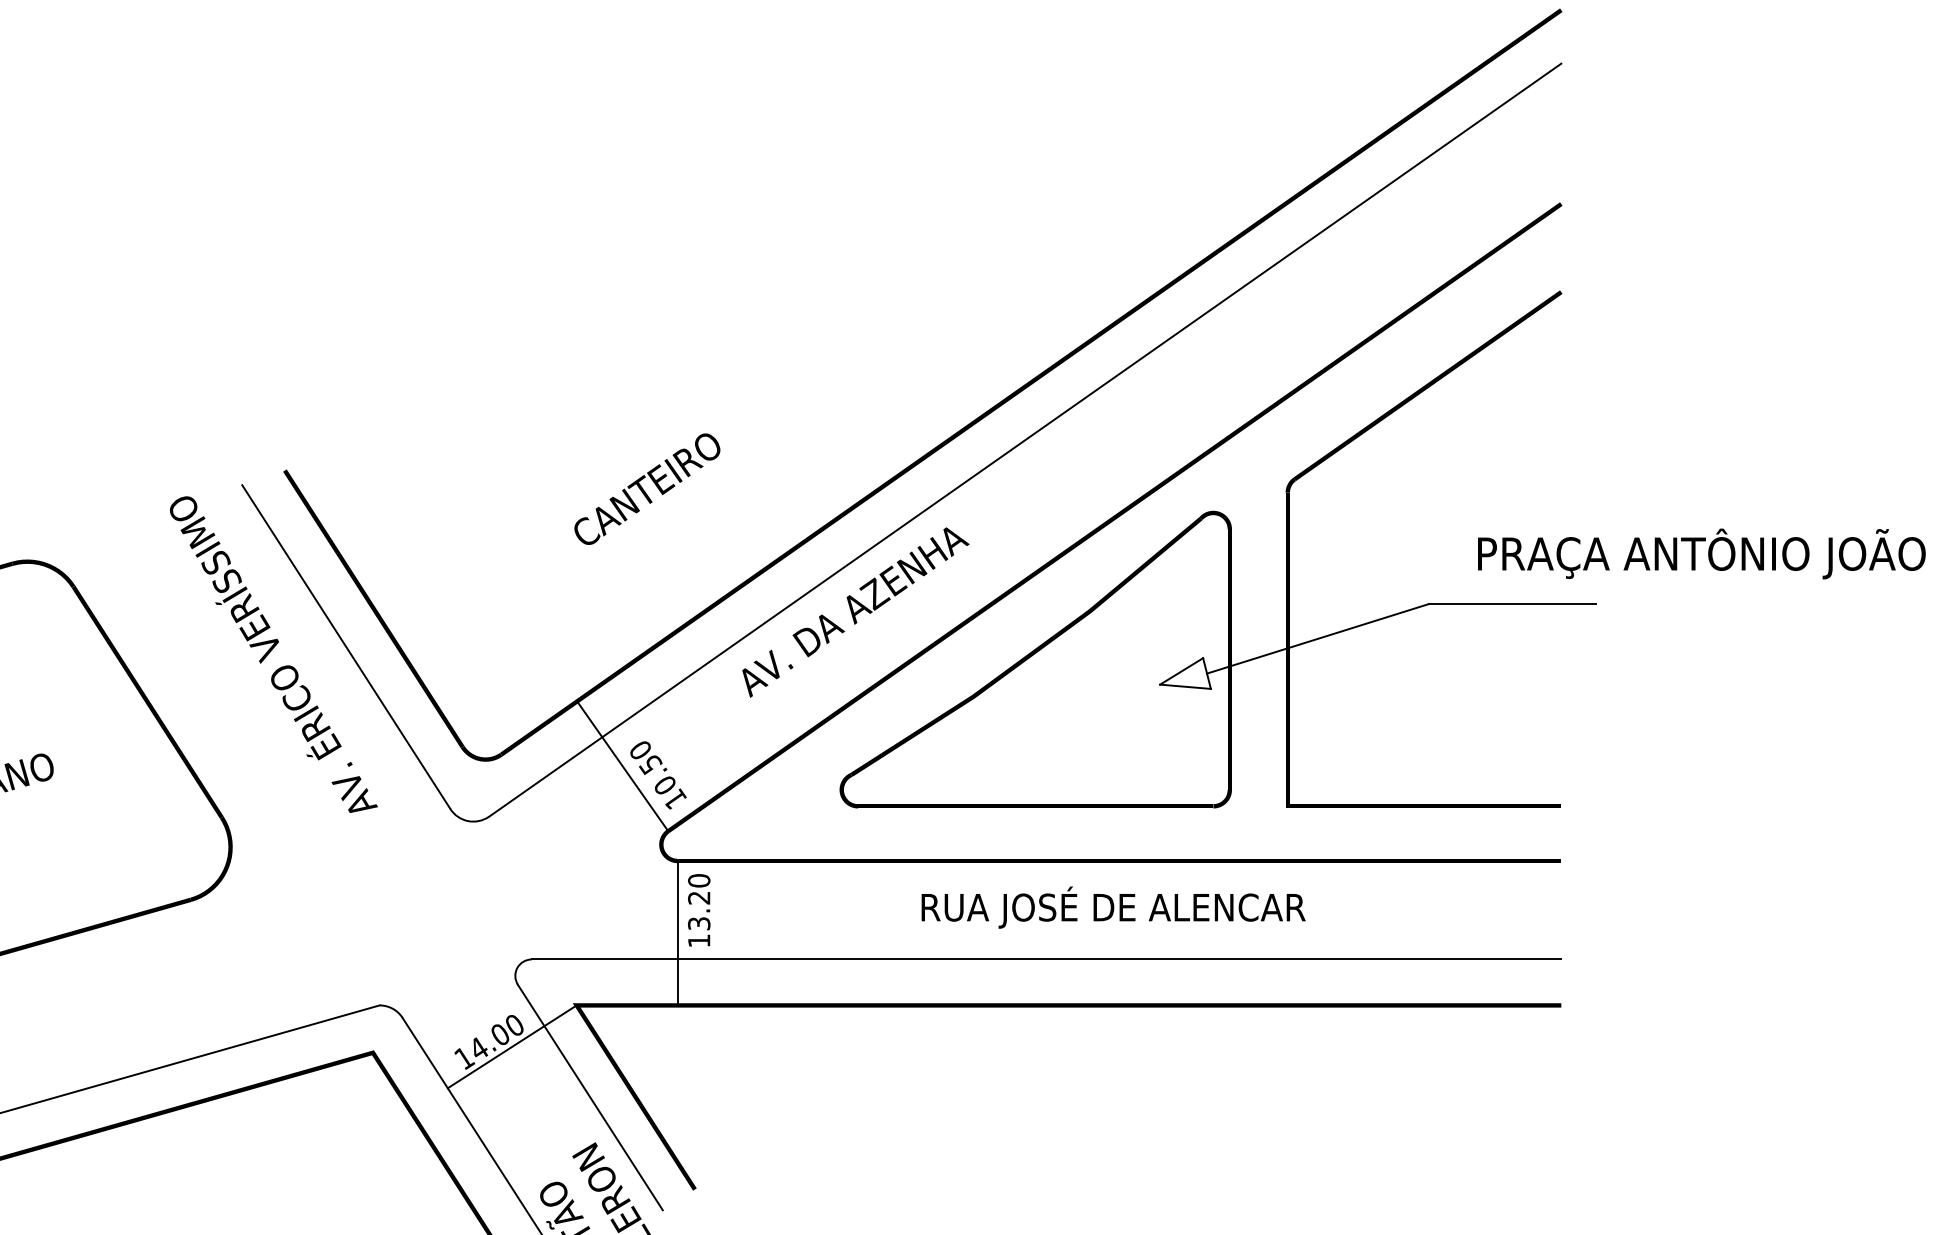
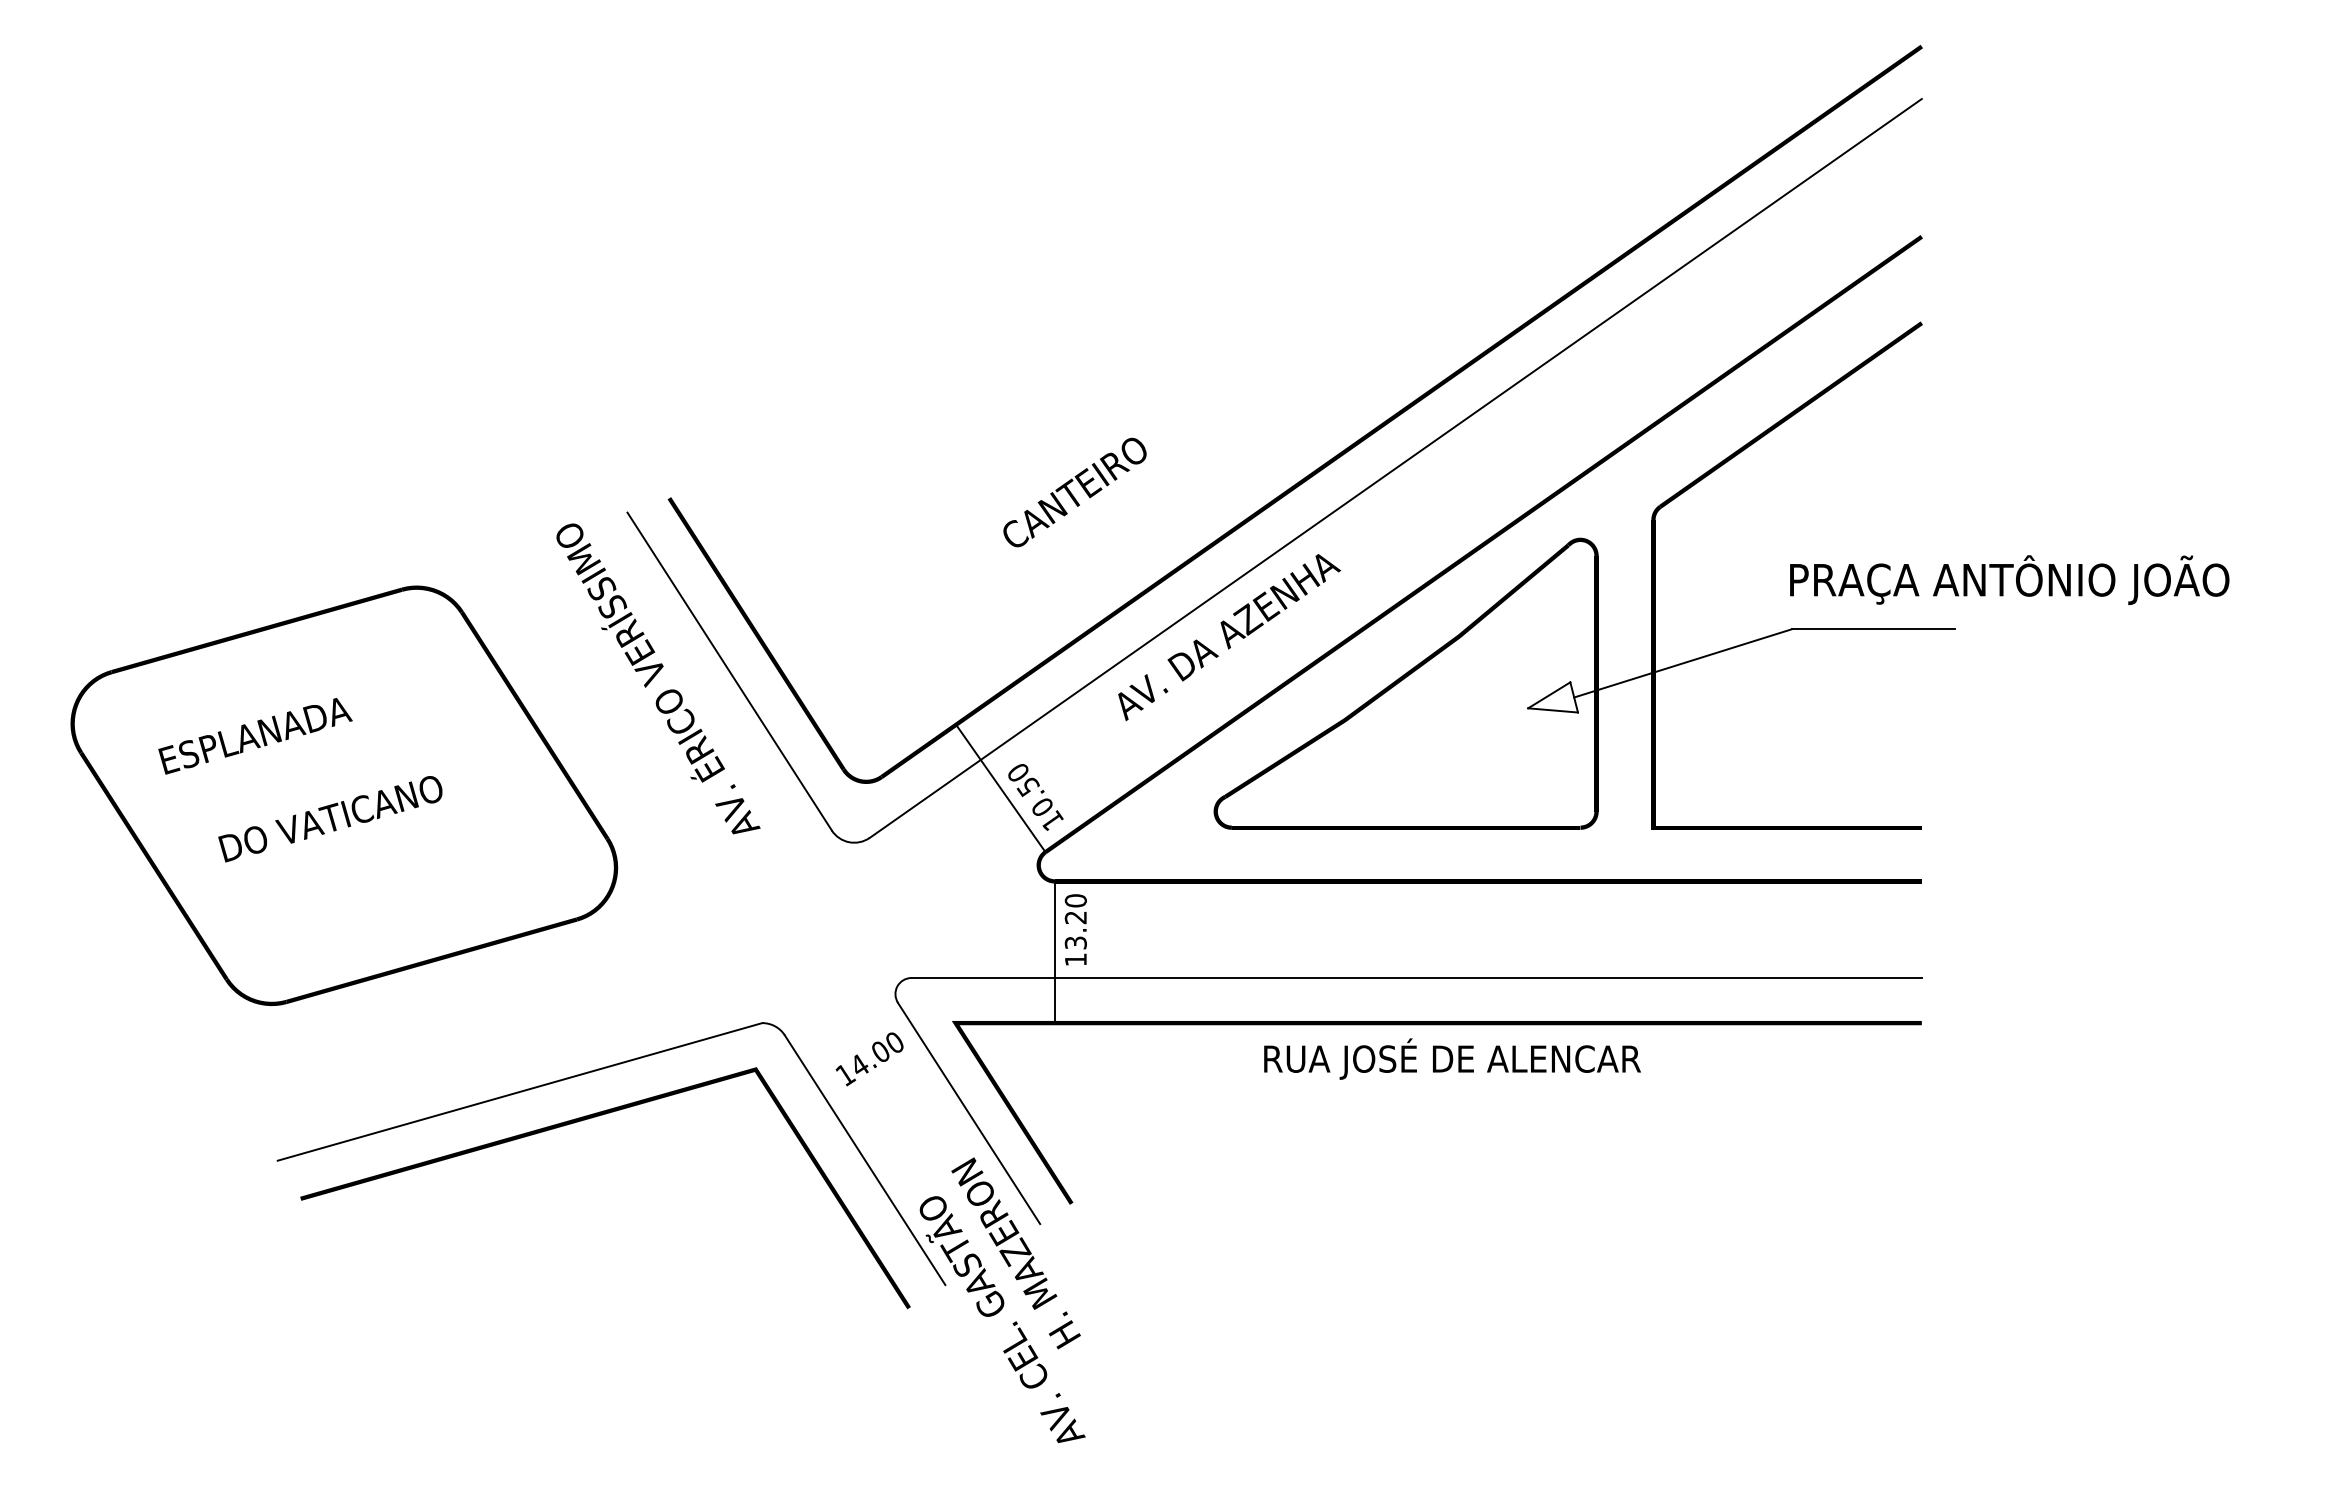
text: (646, 489) -> (1074, 492), moved
text: (1701, 553) -> (2009, 579), moved
text: (1113, 906) -> (1452, 1058), moved
line: (512, 1046) -> (892, 1063), removed

